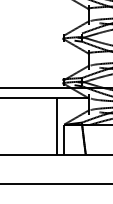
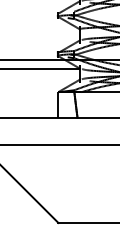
line: (57, 126) -> (52, 93), removed

